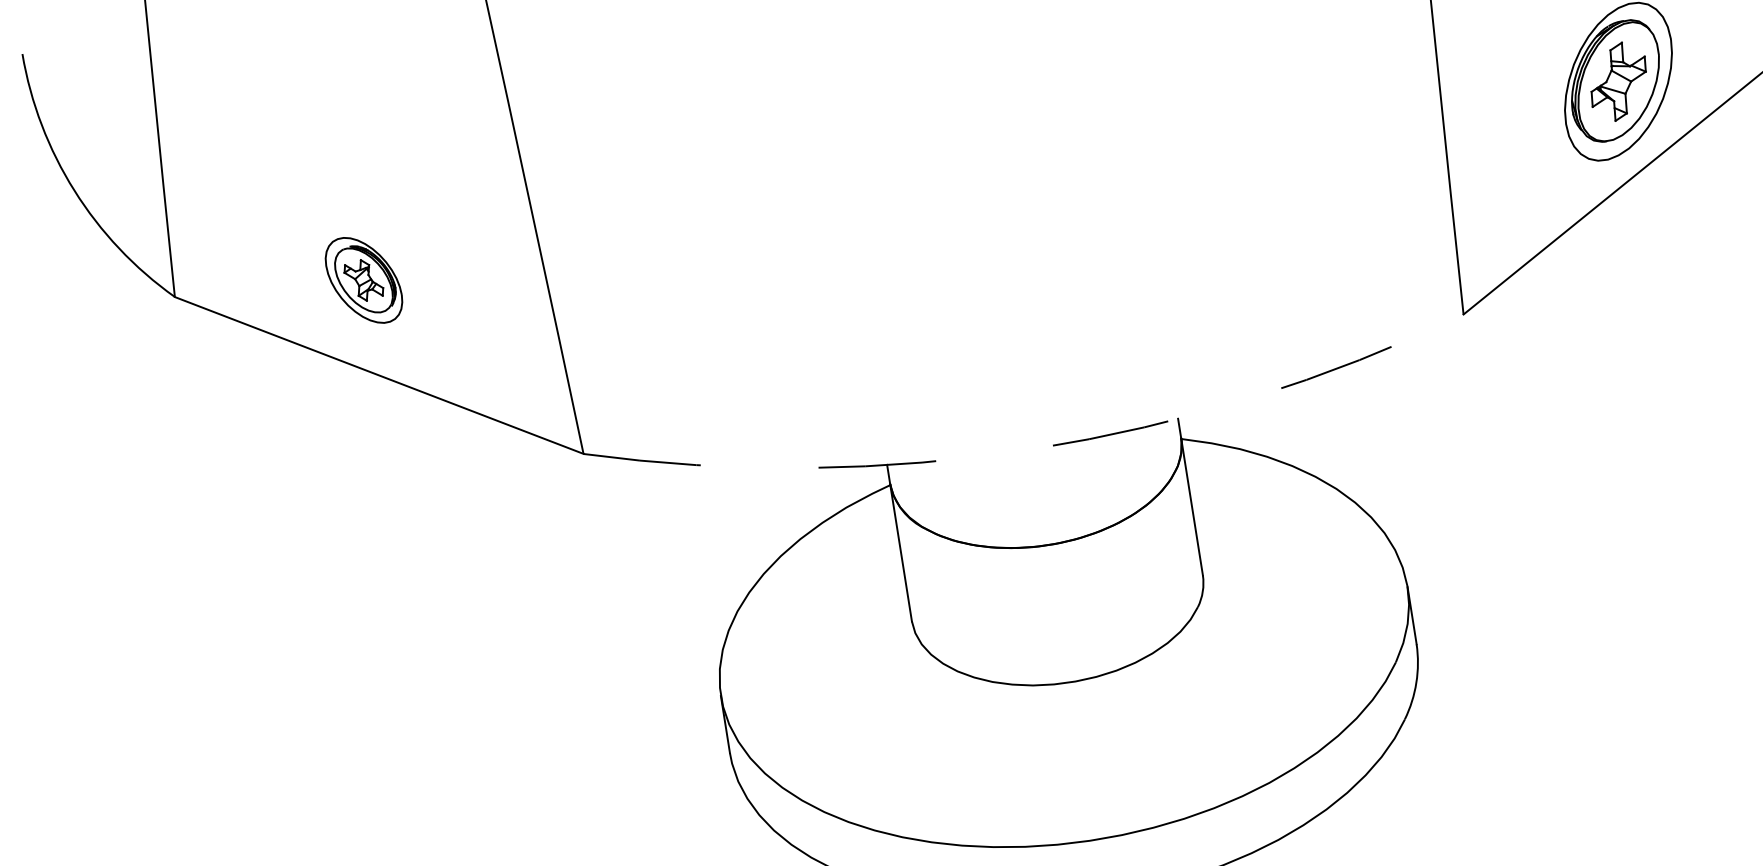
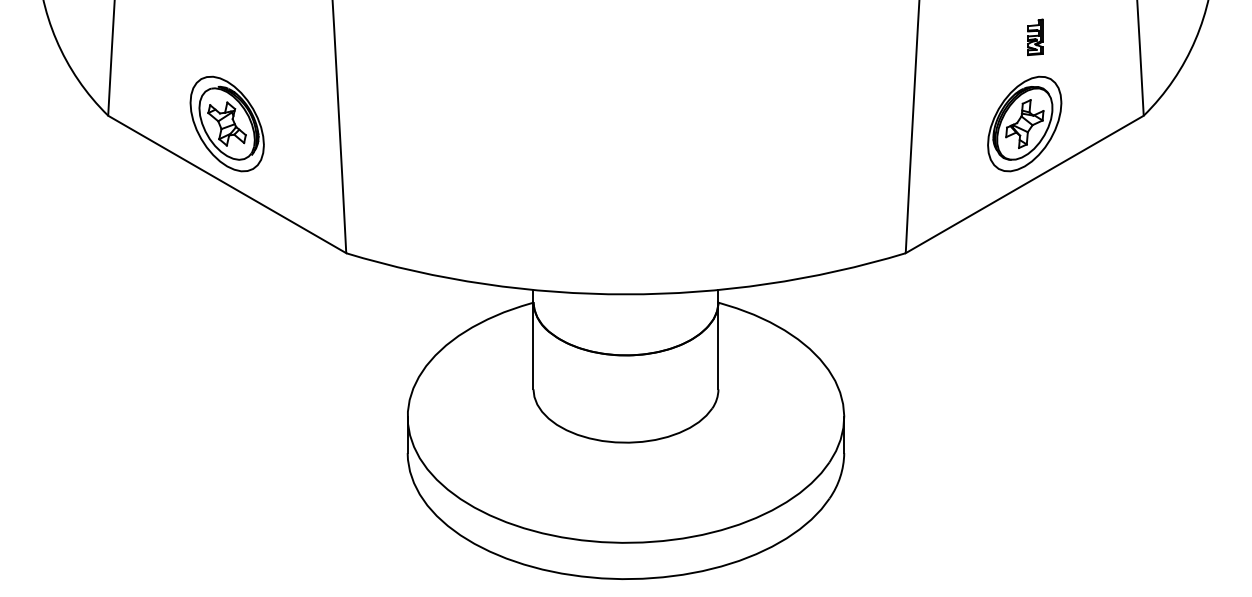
part: (362, 279) -> (226, 123), size x1.67
arc: (1033, 449) -> (625, 294), dashed -> solid

